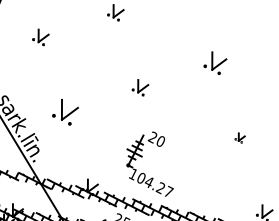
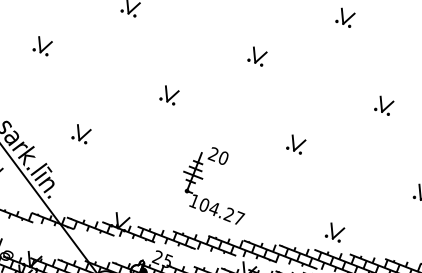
part: (215, 62) -> (257, 56), size x0.71
part: (65, 112) -> (81, 134), size x0.62
part: (240, 137) -> (296, 144), size x1.67
part: (142, 156) -> (203, 178), moved

